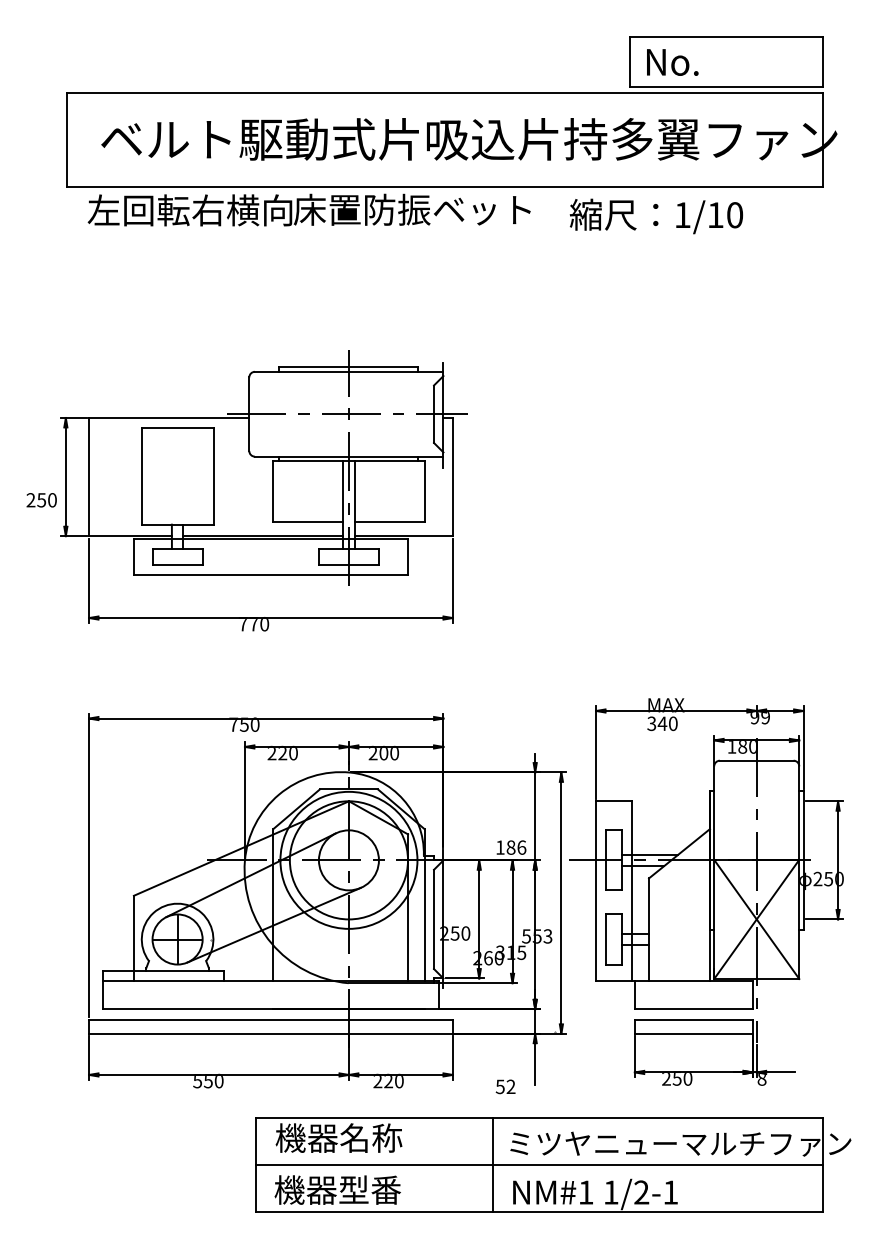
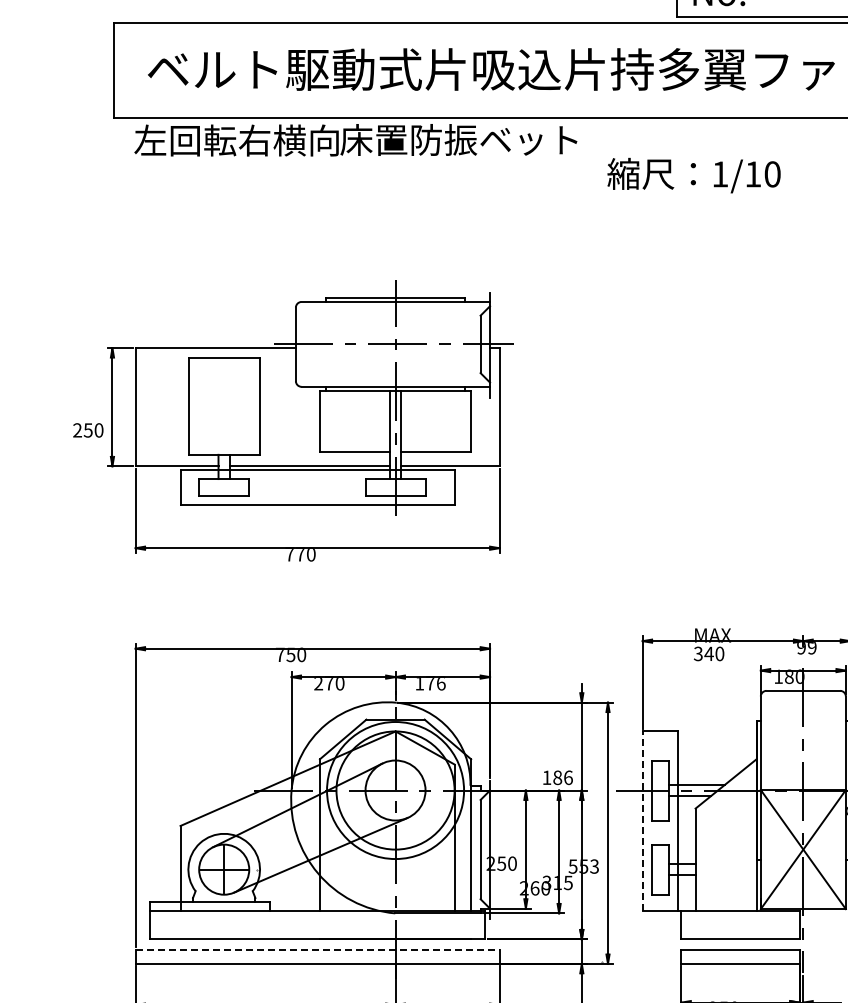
text: (655, 216) -> (693, 175), moved
text: (282, 752) -> (329, 682), 220 -> 270
text: (383, 752) -> (430, 682), 200 -> 176
line: (596, 891) -> (643, 821), solid -> dashed
line: (270, 1019) -> (317, 949), solid -> dashed

